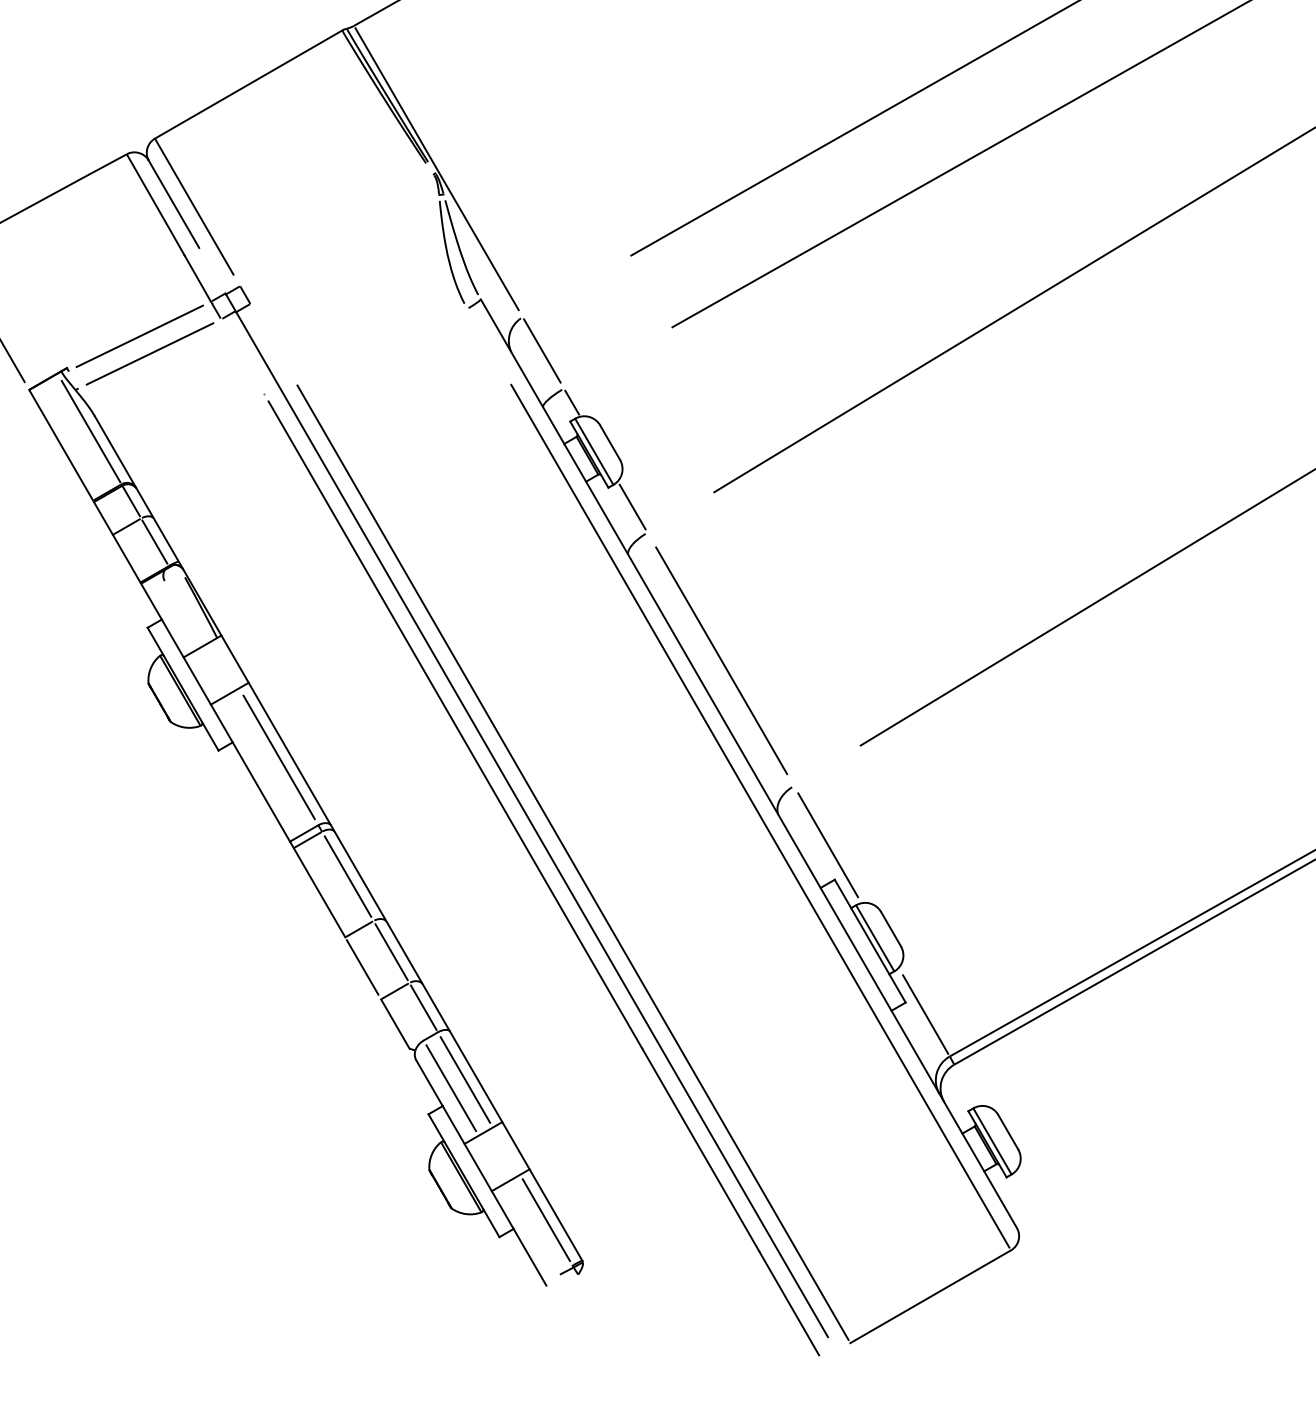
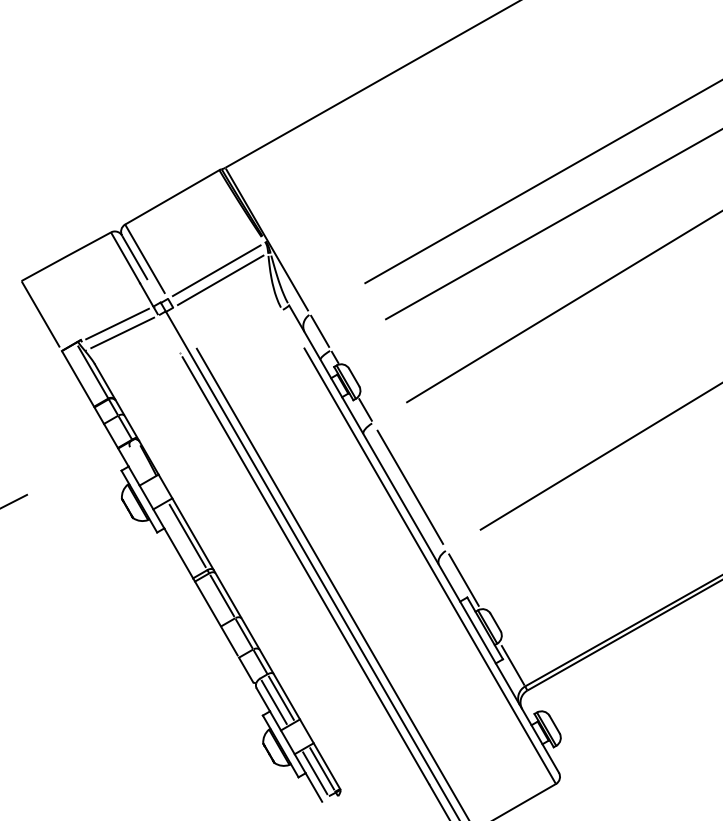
line: (336, 229) -> (216, 270), added
line: (344, 249) -> (220, 280), added
line: (533, 1229) -> (315, 773), added

